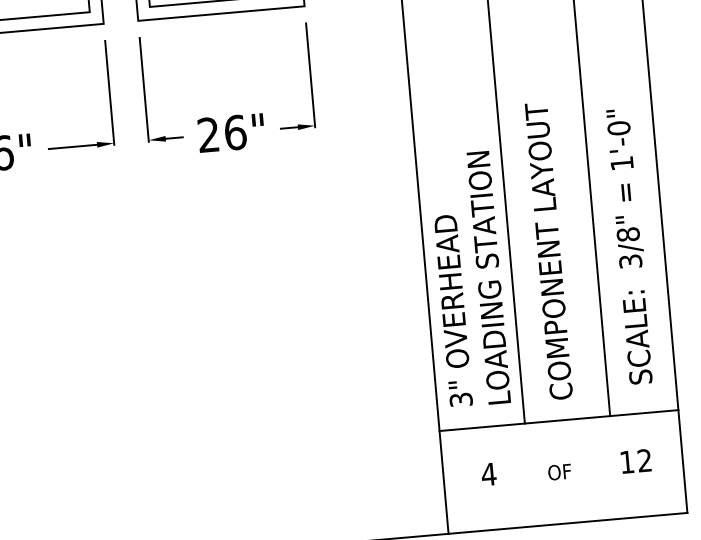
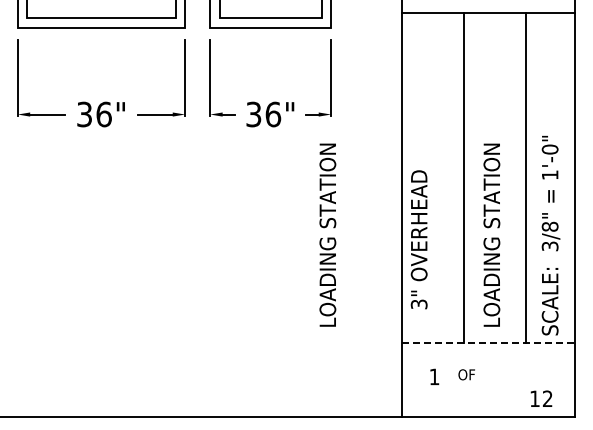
text: (208, 135) -> (253, 114), 26" -> 36"
text: (629, 246) -> (550, 235), moved
text: (548, 250) -> (491, 219), COMPONENT LAYOUT -> LOADING STATION
text: (488, 276) -> (327, 234), moved
text: (452, 310) -> (418, 239), moved
line: (559, 420) -> (488, 342), solid -> dashed
text: (636, 460) -> (541, 398), moved
text: (559, 471) -> (466, 374), moved
text: (488, 473) -> (434, 376), 4 -> 1

